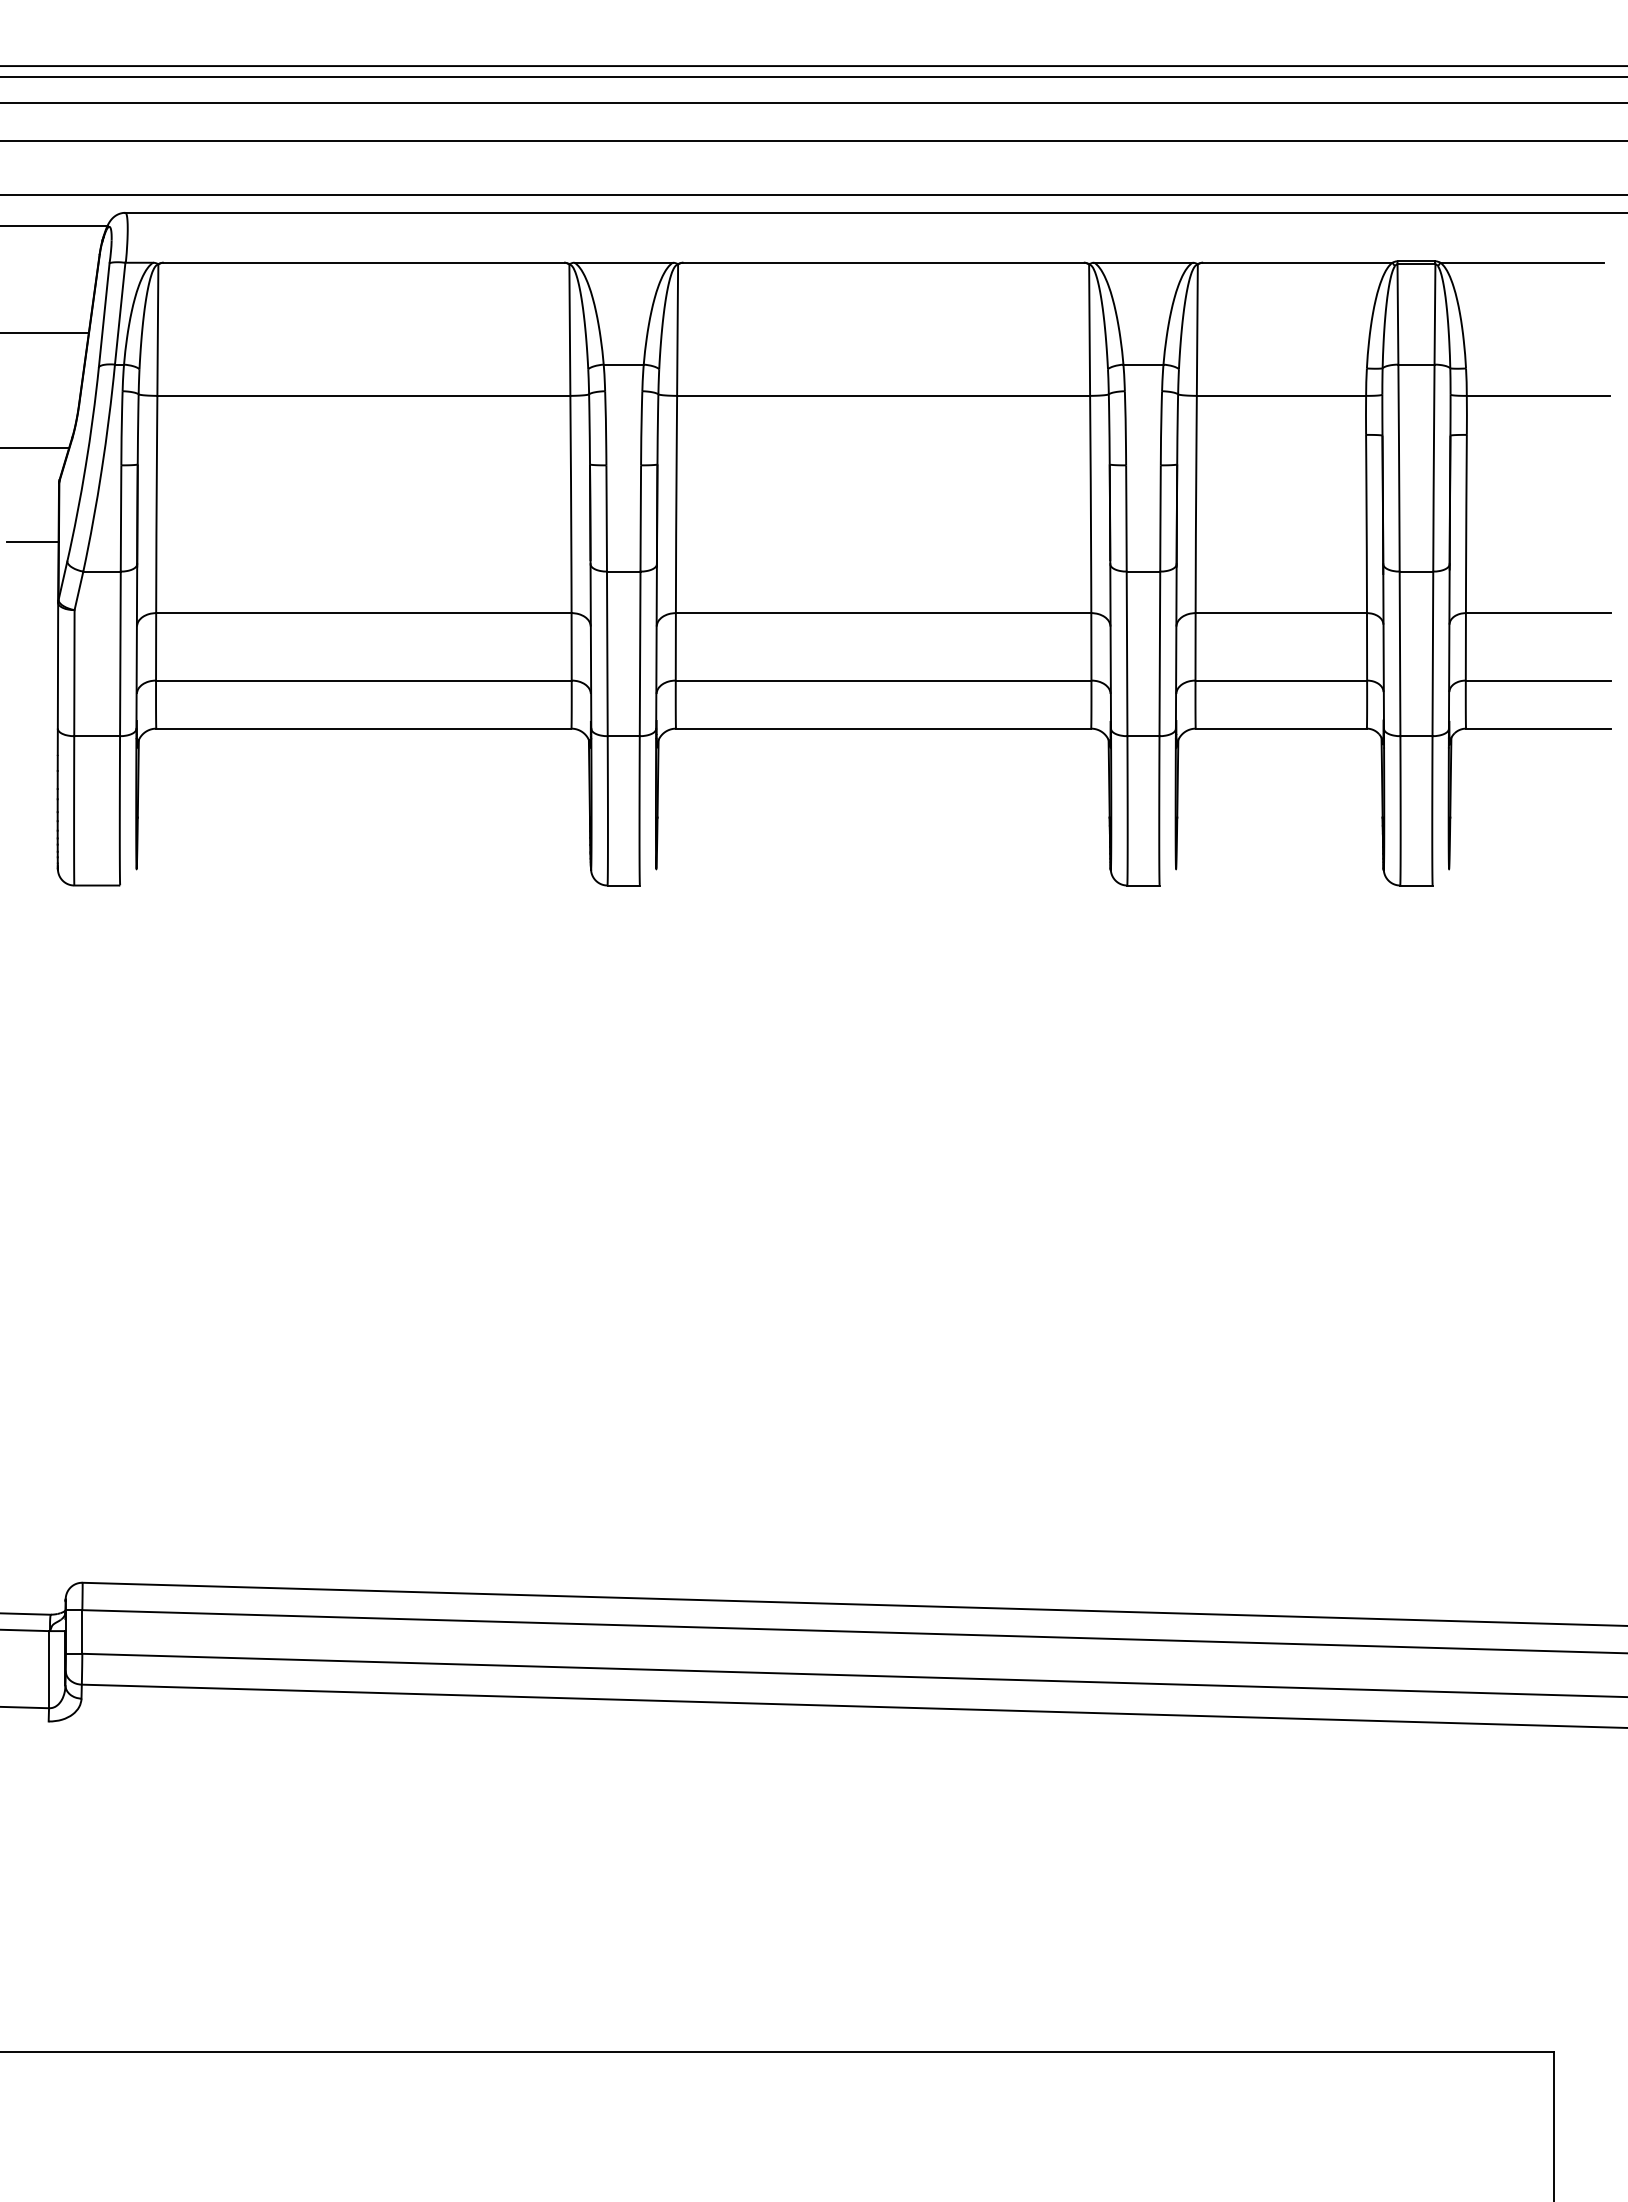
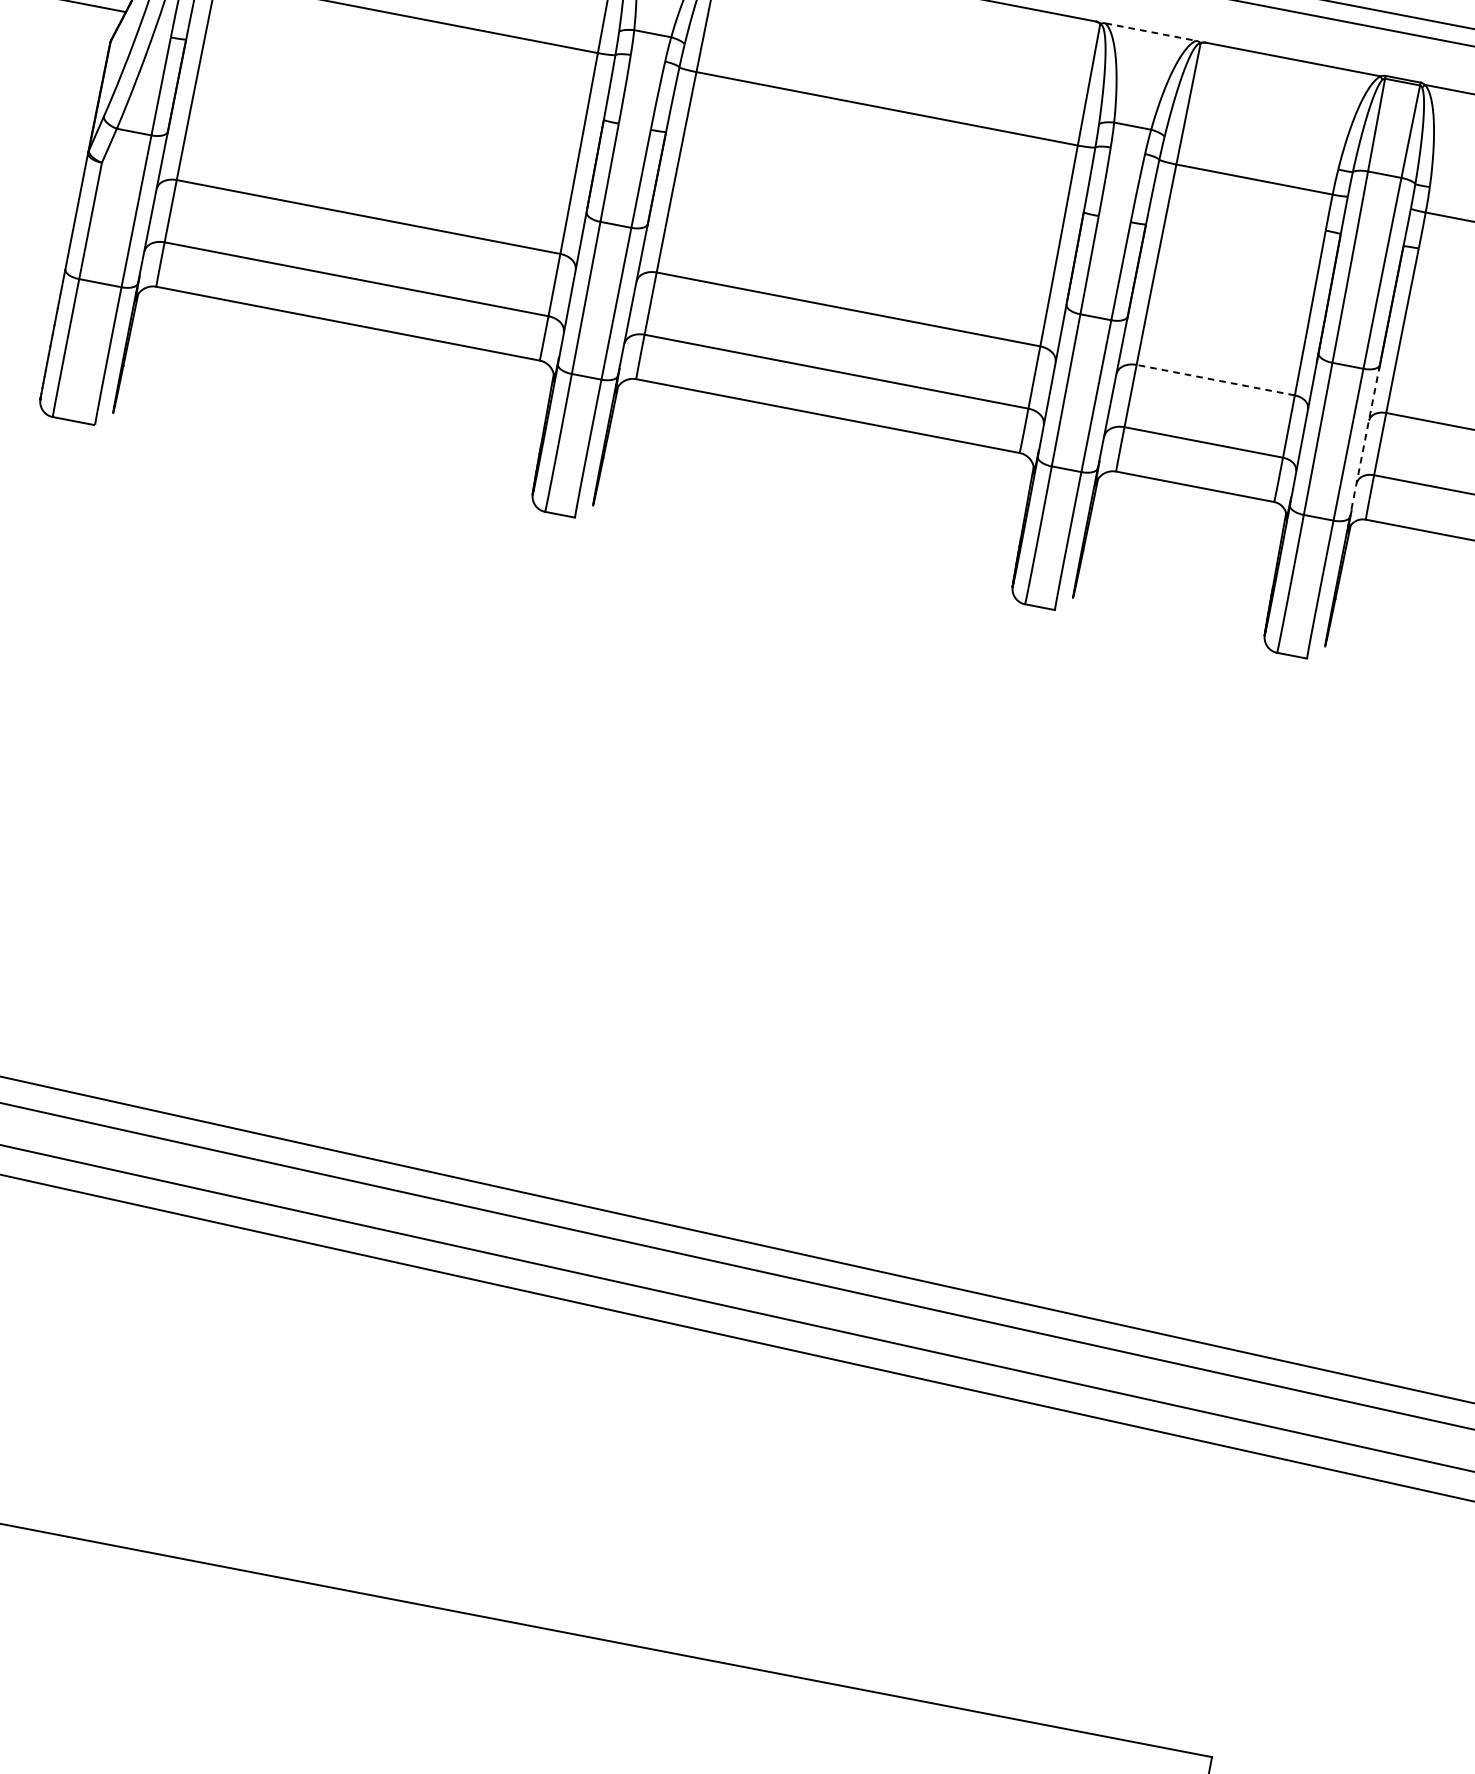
line: (1143, 262) -> (1150, 31), solid -> dashed
line: (32, 541) -> (75, 91), removed
line: (1281, 613) -> (1215, 380), solid -> dashed
line: (1449, 647) -> (1364, 441), solid -> dashed

